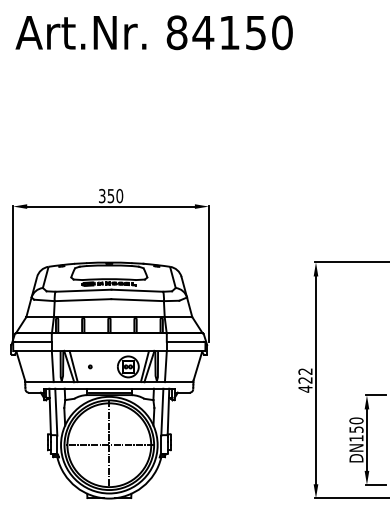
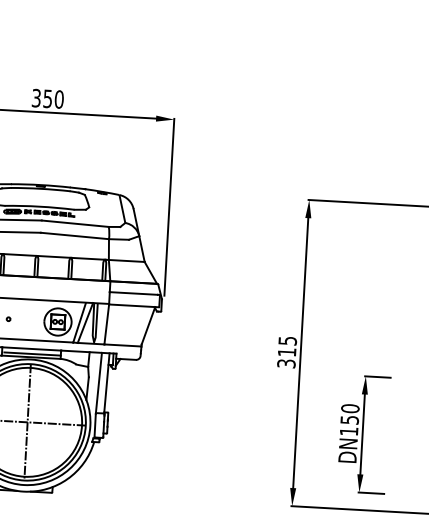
text: (305, 380) -> (287, 352), 422 -> 315

